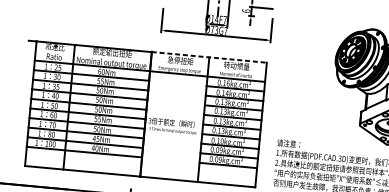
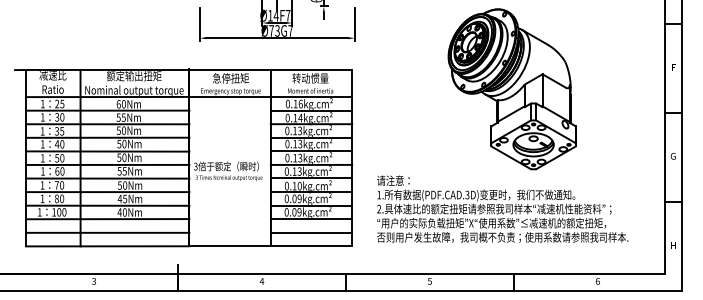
line: (209, 57) -> (271, 69), dashed -> solid
line: (83, 161) -> (107, 232), added
line: (227, 174) -> (311, 232), added

